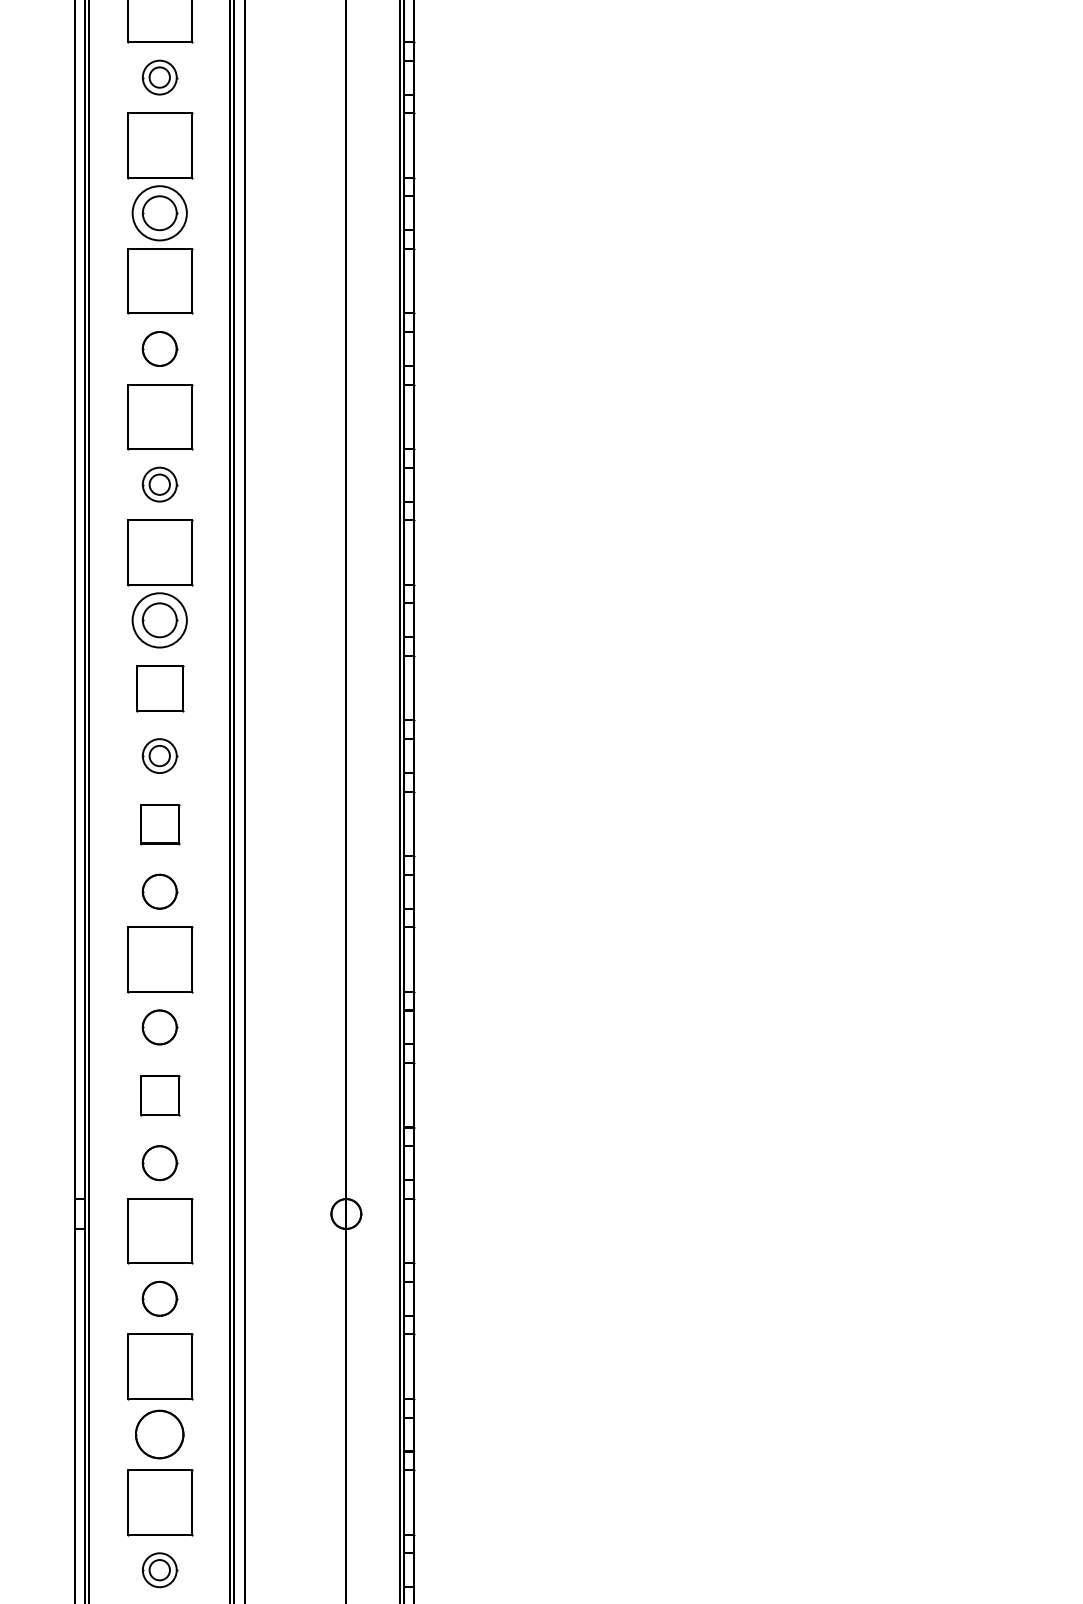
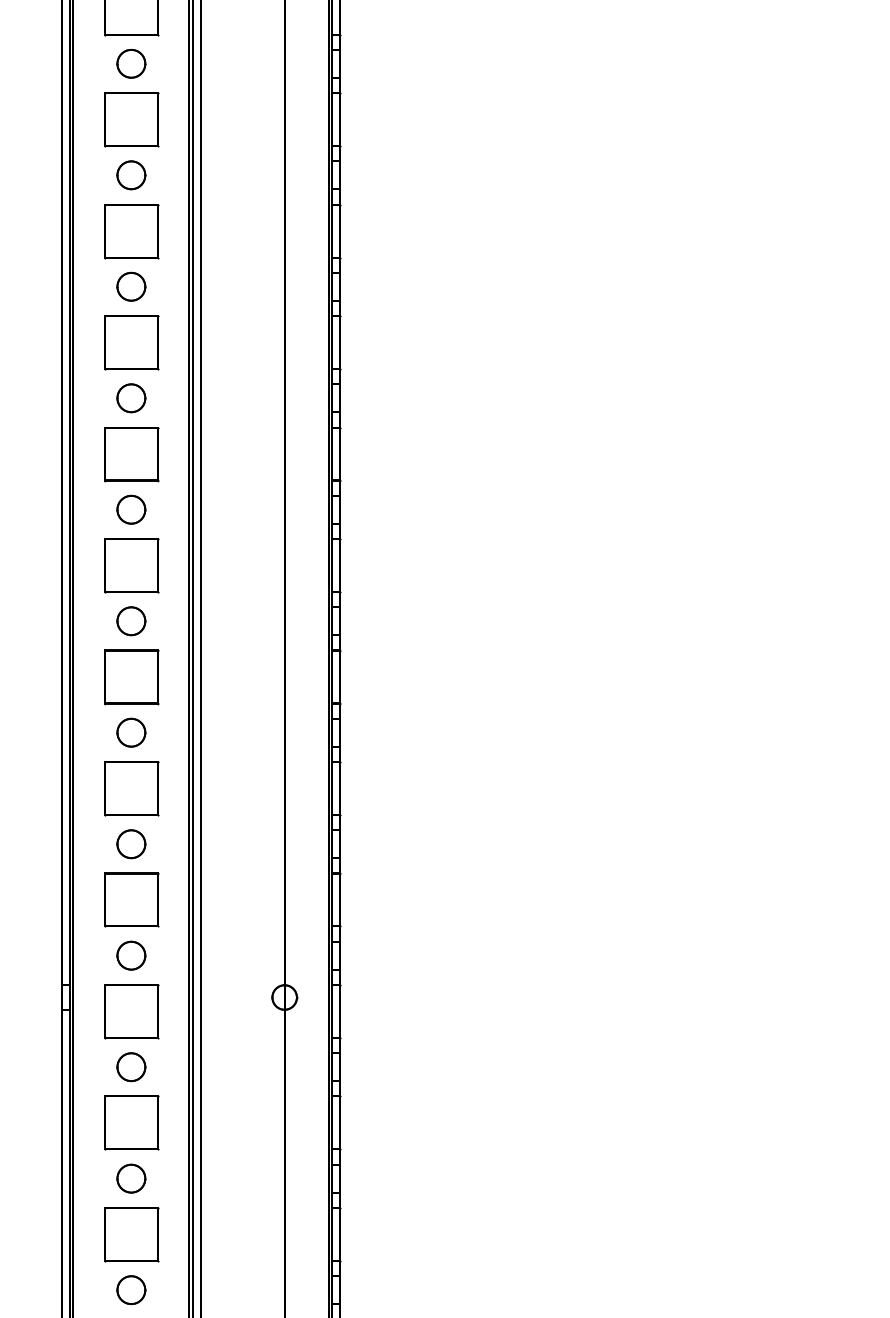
circle: (159, 77) -> (131, 63), size x1.67
circle: (159, 213) -> (131, 175), size x0.62
circle: (159, 484) -> (131, 398), size x1.67
circle: (159, 620) -> (131, 509), size x0.62
part: (160, 688) -> (131, 565), size x1.43
circle: (159, 755) -> (131, 620), size x1.67
part: (160, 824) -> (131, 677), size x1.67
part: (160, 1095) -> (131, 900), size x1.67
part: (159, 1434) -> (131, 1178), size x0.71
circle: (159, 1570) -> (131, 1290), size x1.67

